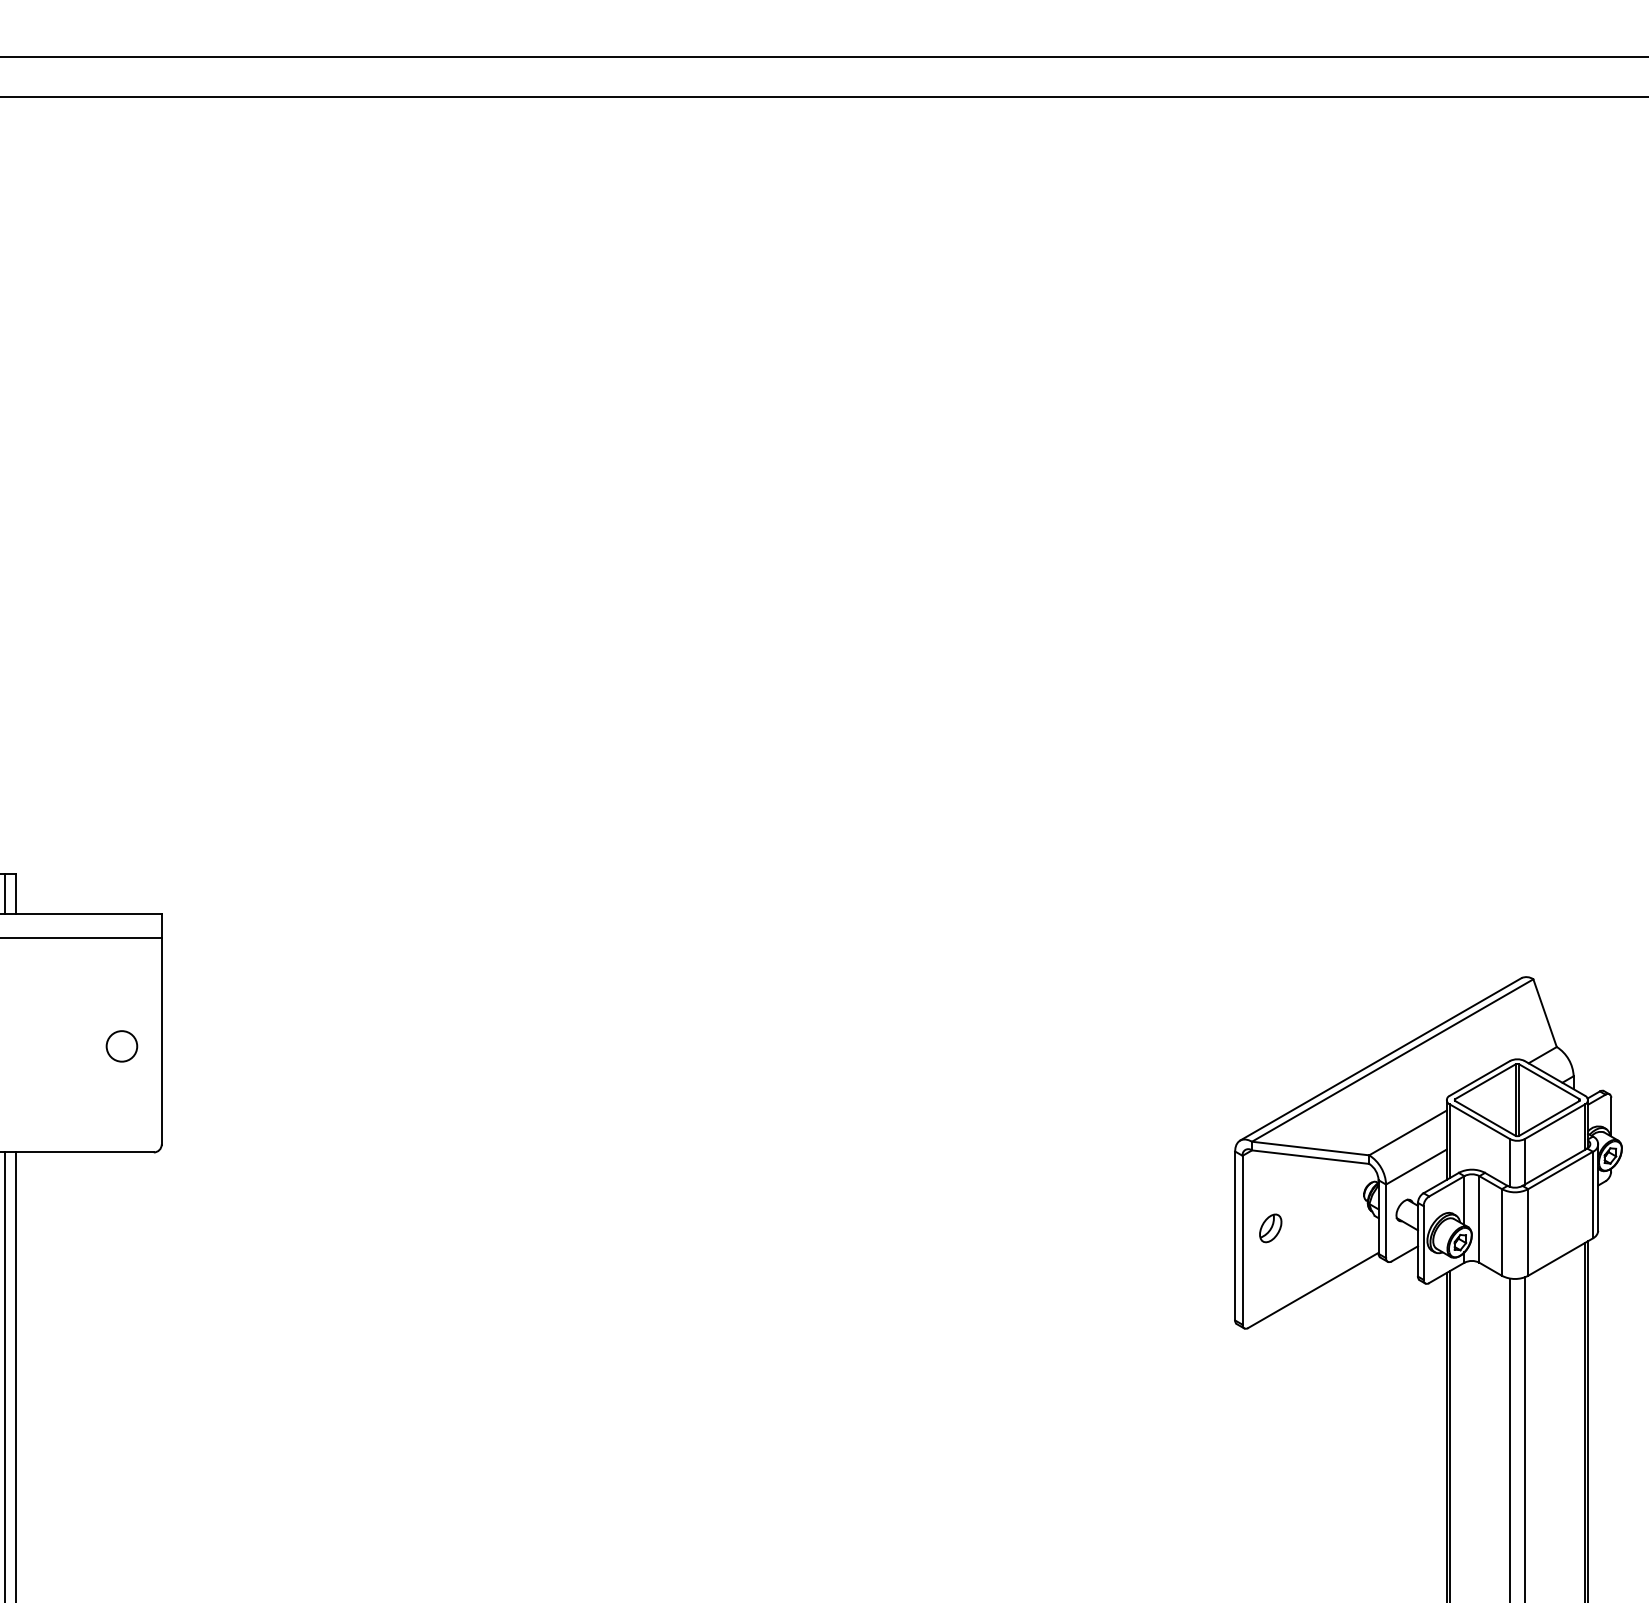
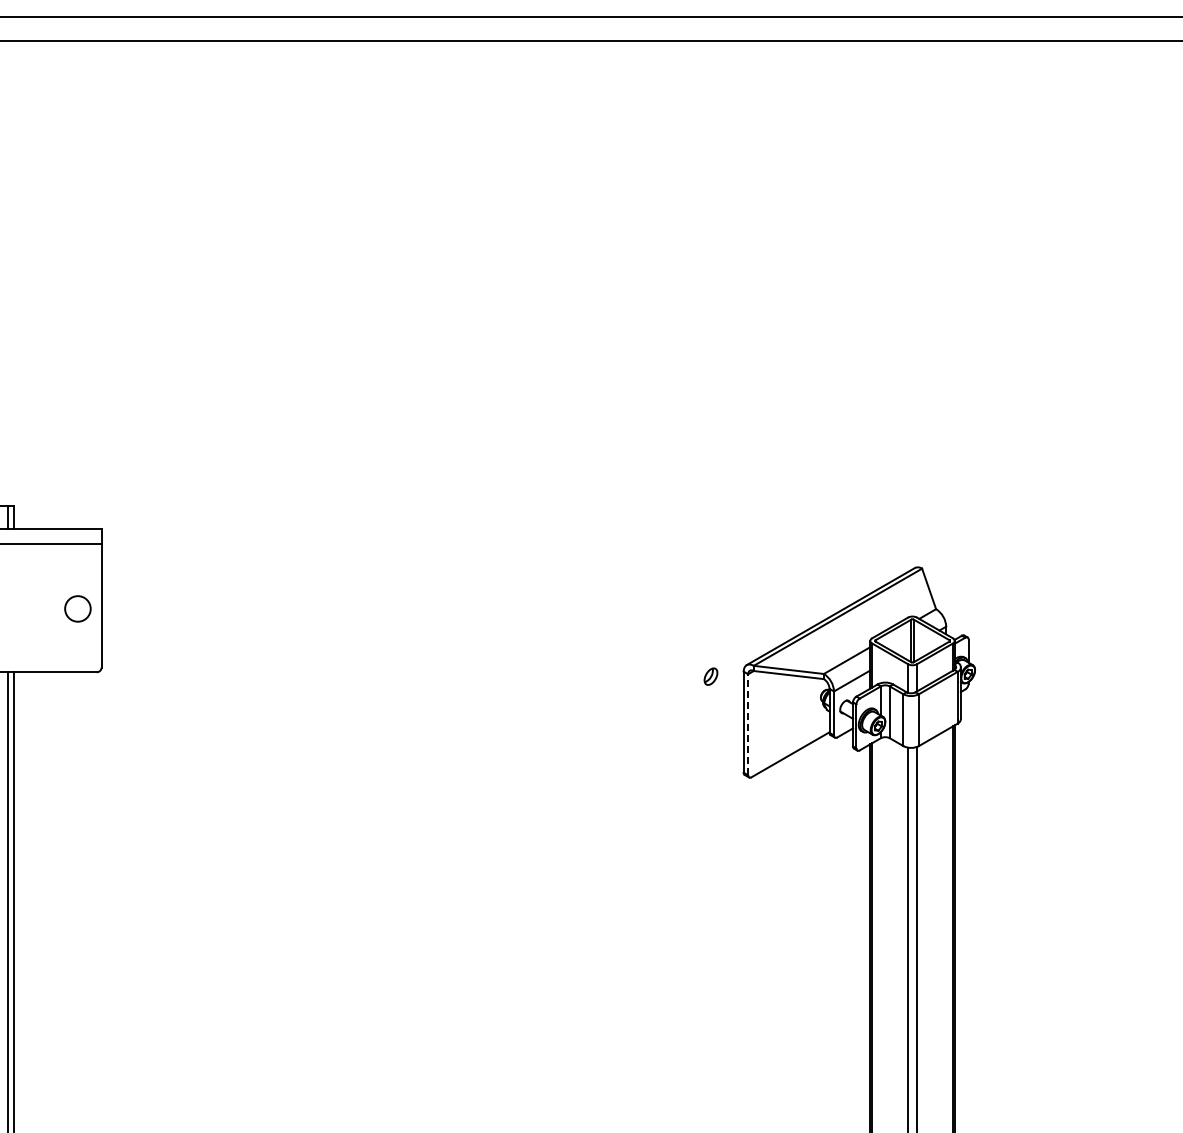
circle: (121, 1045) -> (77, 608), size x1.4
part: (1269, 1228) -> (710, 676), moved
line: (1243, 1239) -> (748, 724), solid -> dashed

